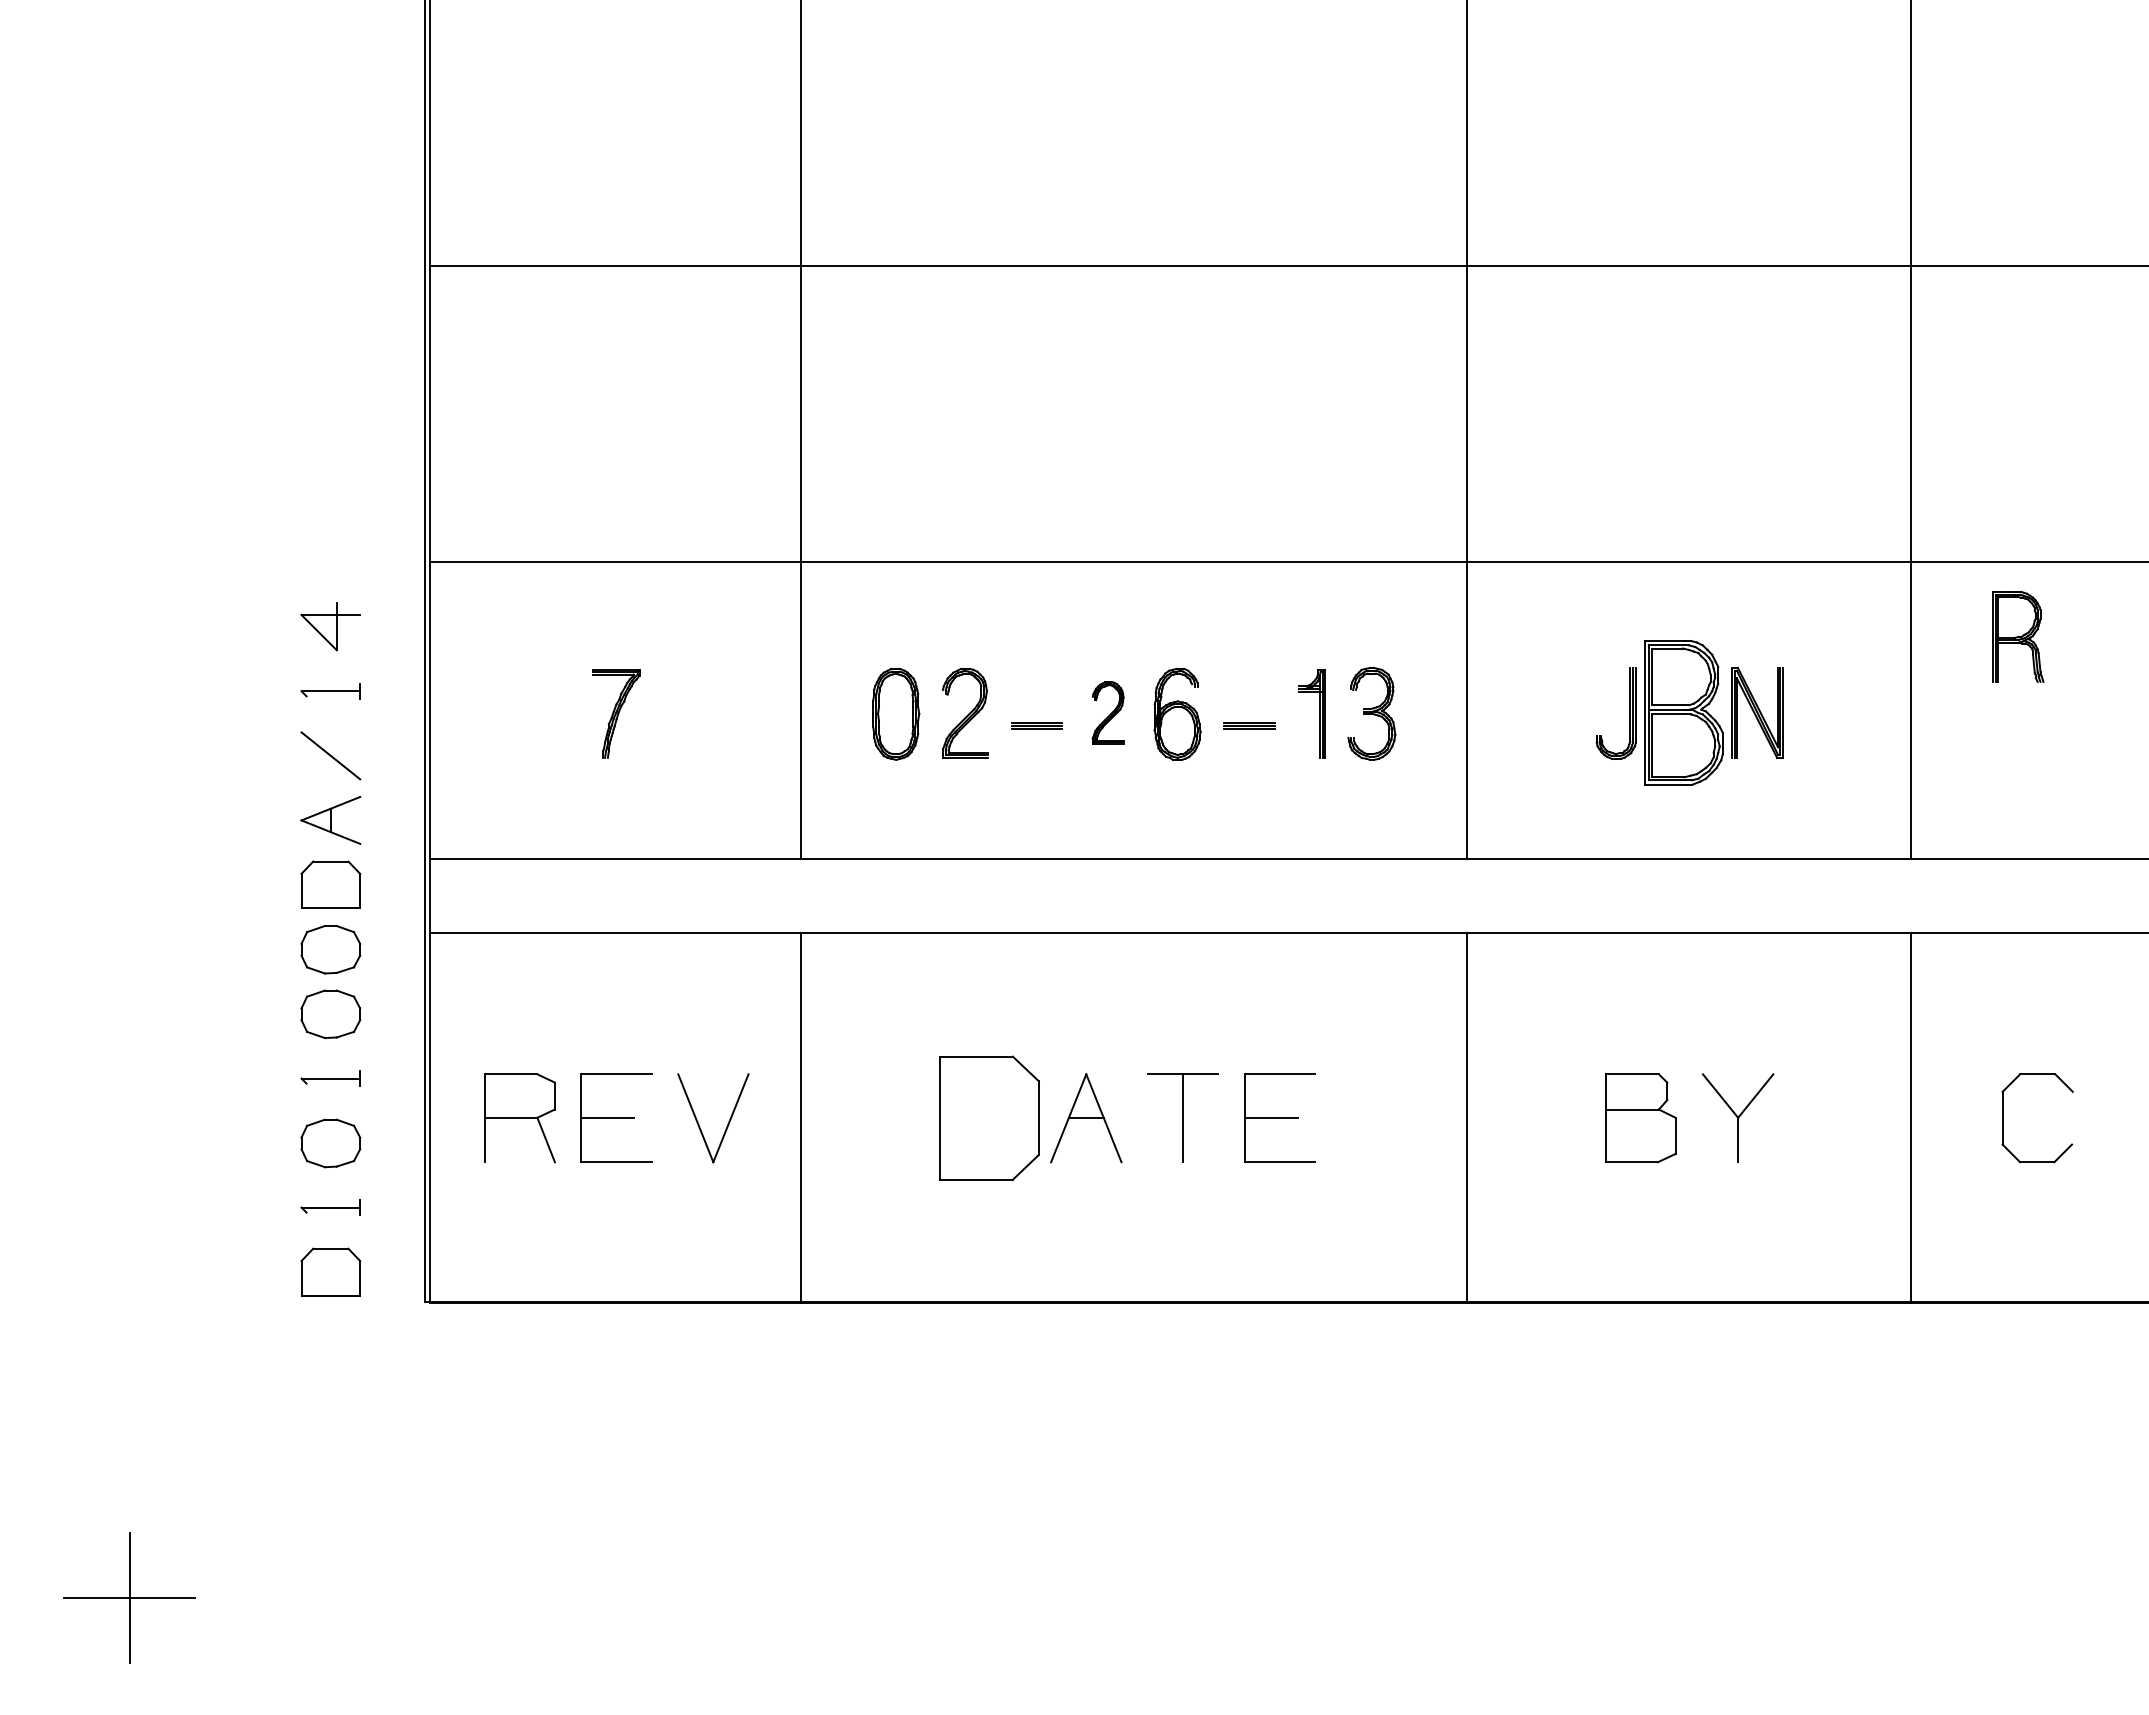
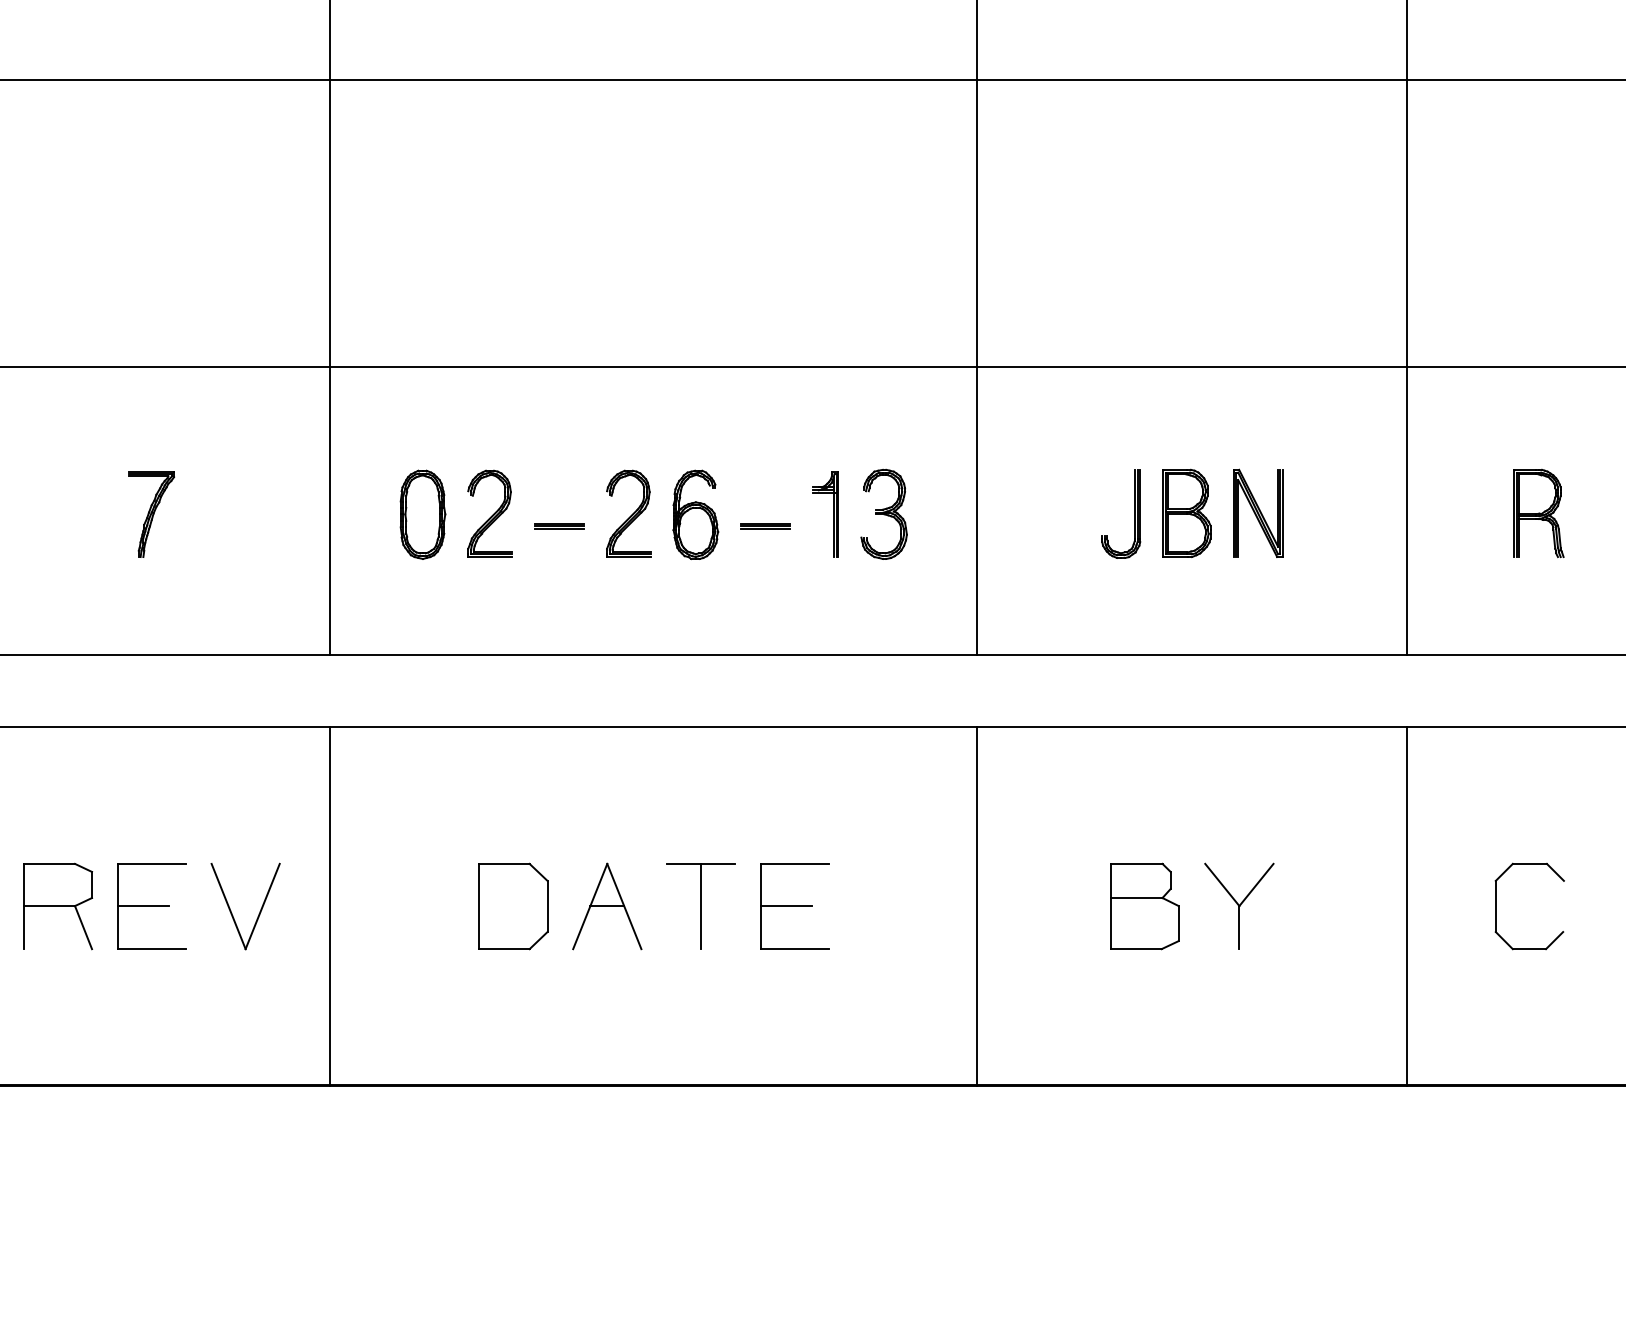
part: (2018, 636) -> (1539, 513), moved
part: (1108, 712) -> (628, 513), size x1.43
part: (1684, 712) -> (1187, 513), size x0.62
part: (989, 1118) -> (513, 906), size x0.71

